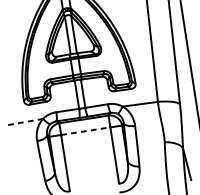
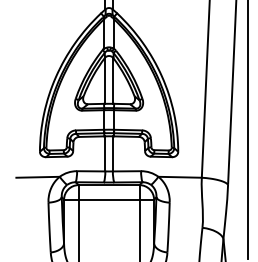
line: (25, 122) -> (38, 177), dashed -> solid
line: (86, 131) -> (109, 199), dashed -> solid

